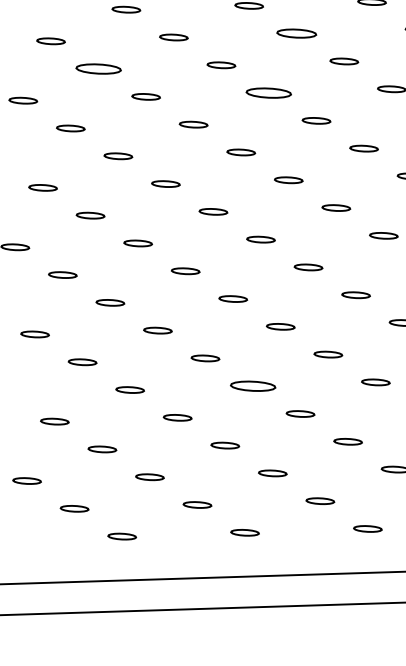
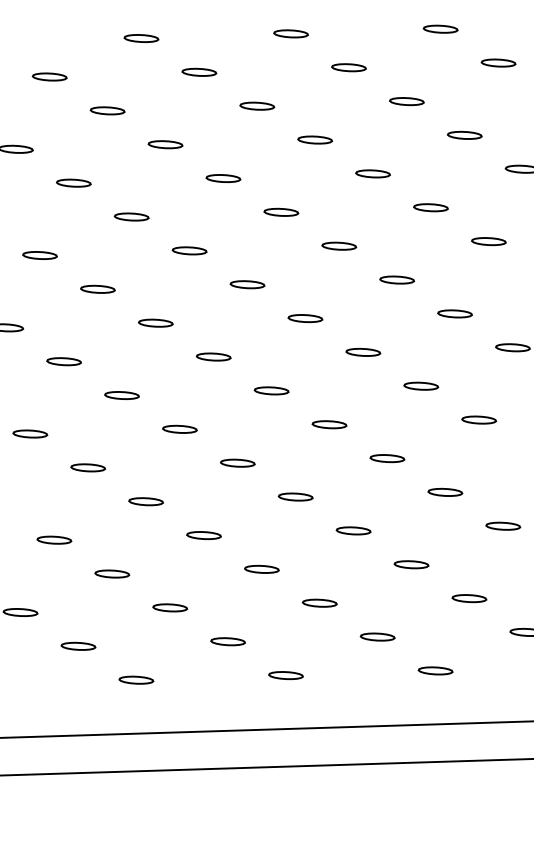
part: (296, 33) -> (348, 67), size x0.71
part: (98, 68) -> (107, 110), size x0.62
part: (269, 92) -> (315, 139), size x0.62
part: (252, 385) -> (295, 496), size x0.62

